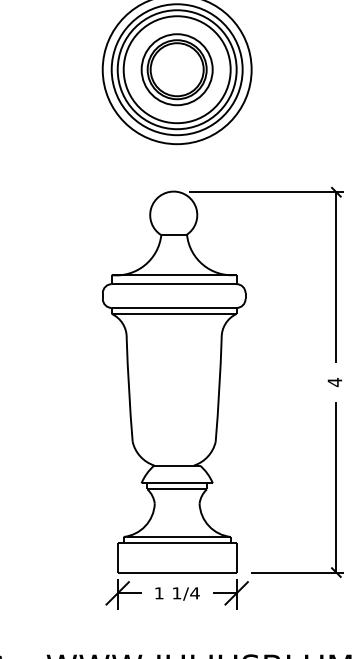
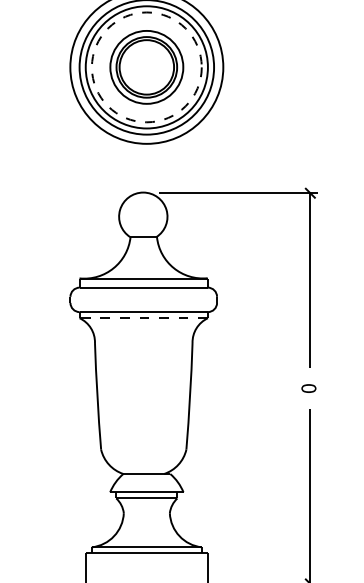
circle: (176, 69) -> (146, 67), solid -> dashed
line: (173, 313) -> (143, 317), solid -> dashed
text: (334, 382) -> (308, 388), 4 -> 0

